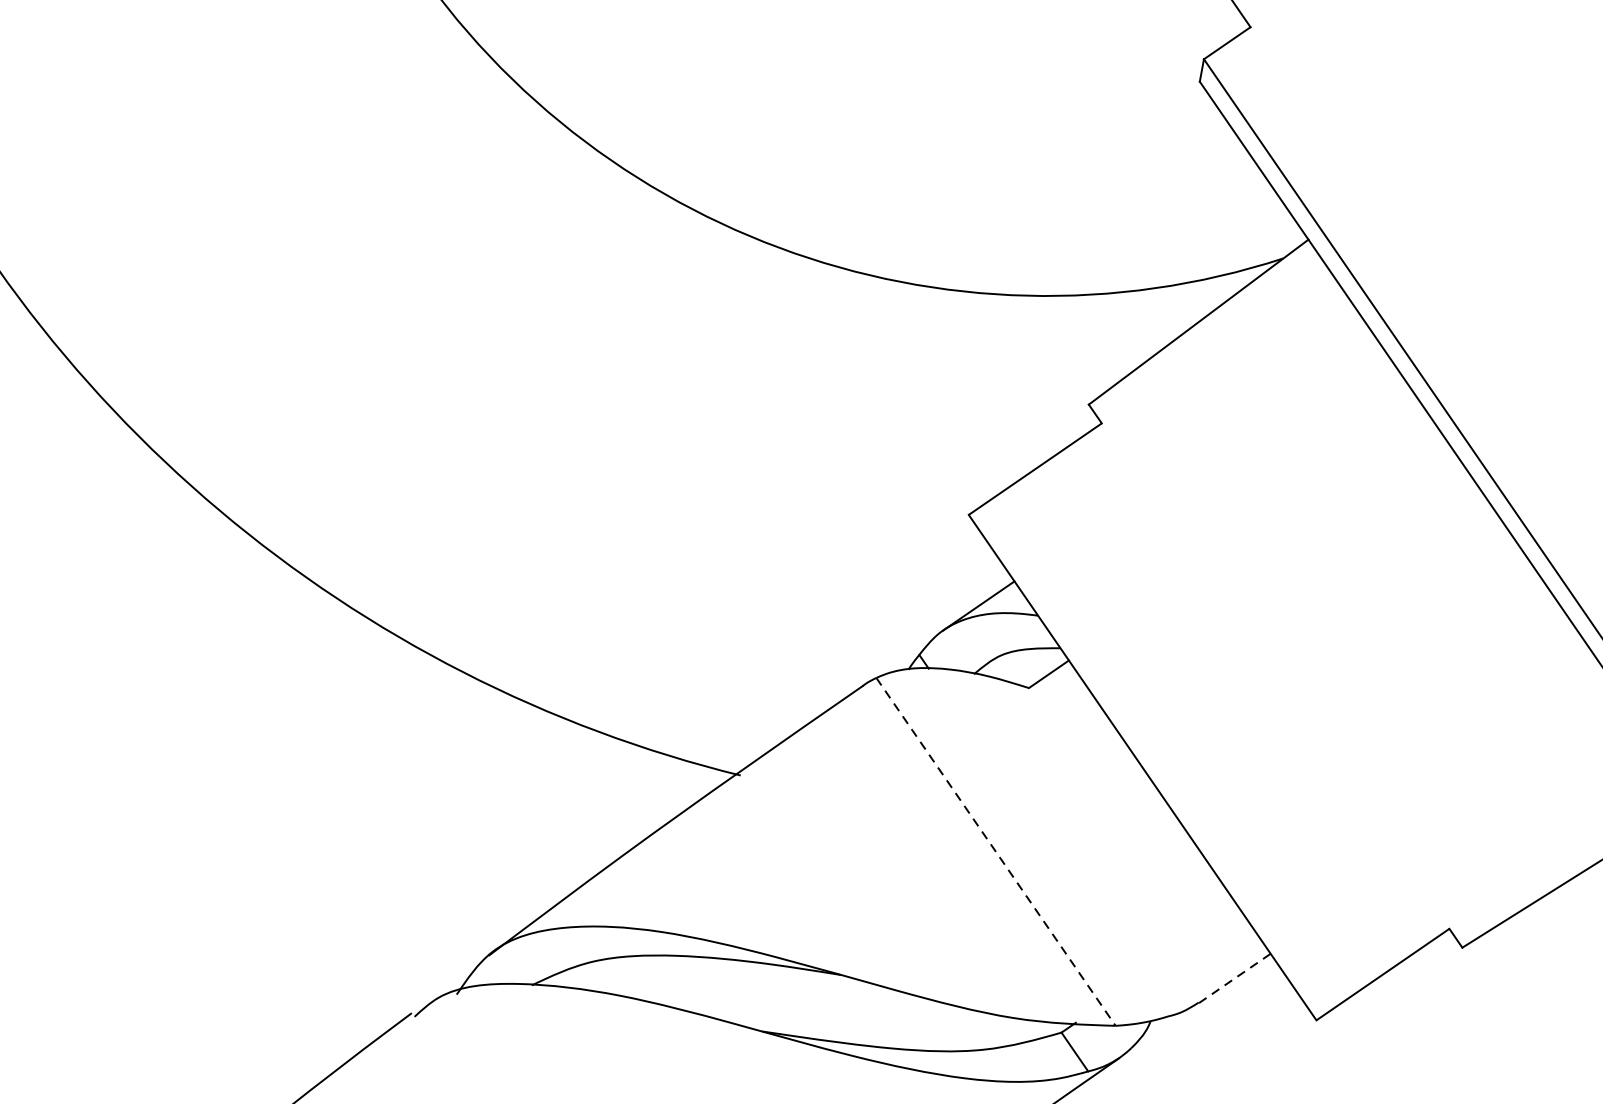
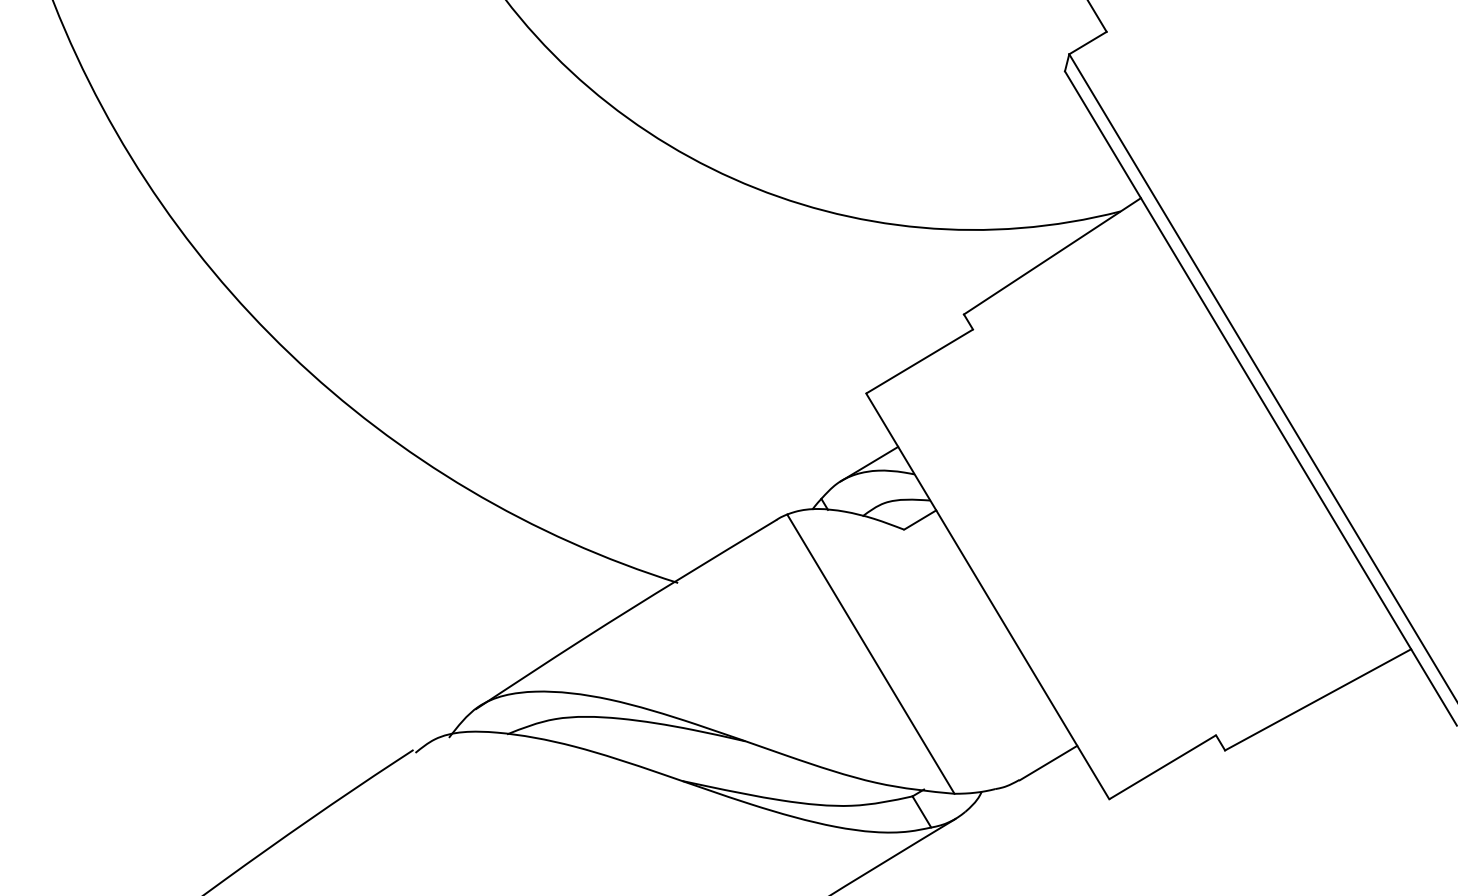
line: (995, 852) -> (870, 654), dashed -> solid
line: (1234, 978) -> (1048, 763), dashed -> solid

